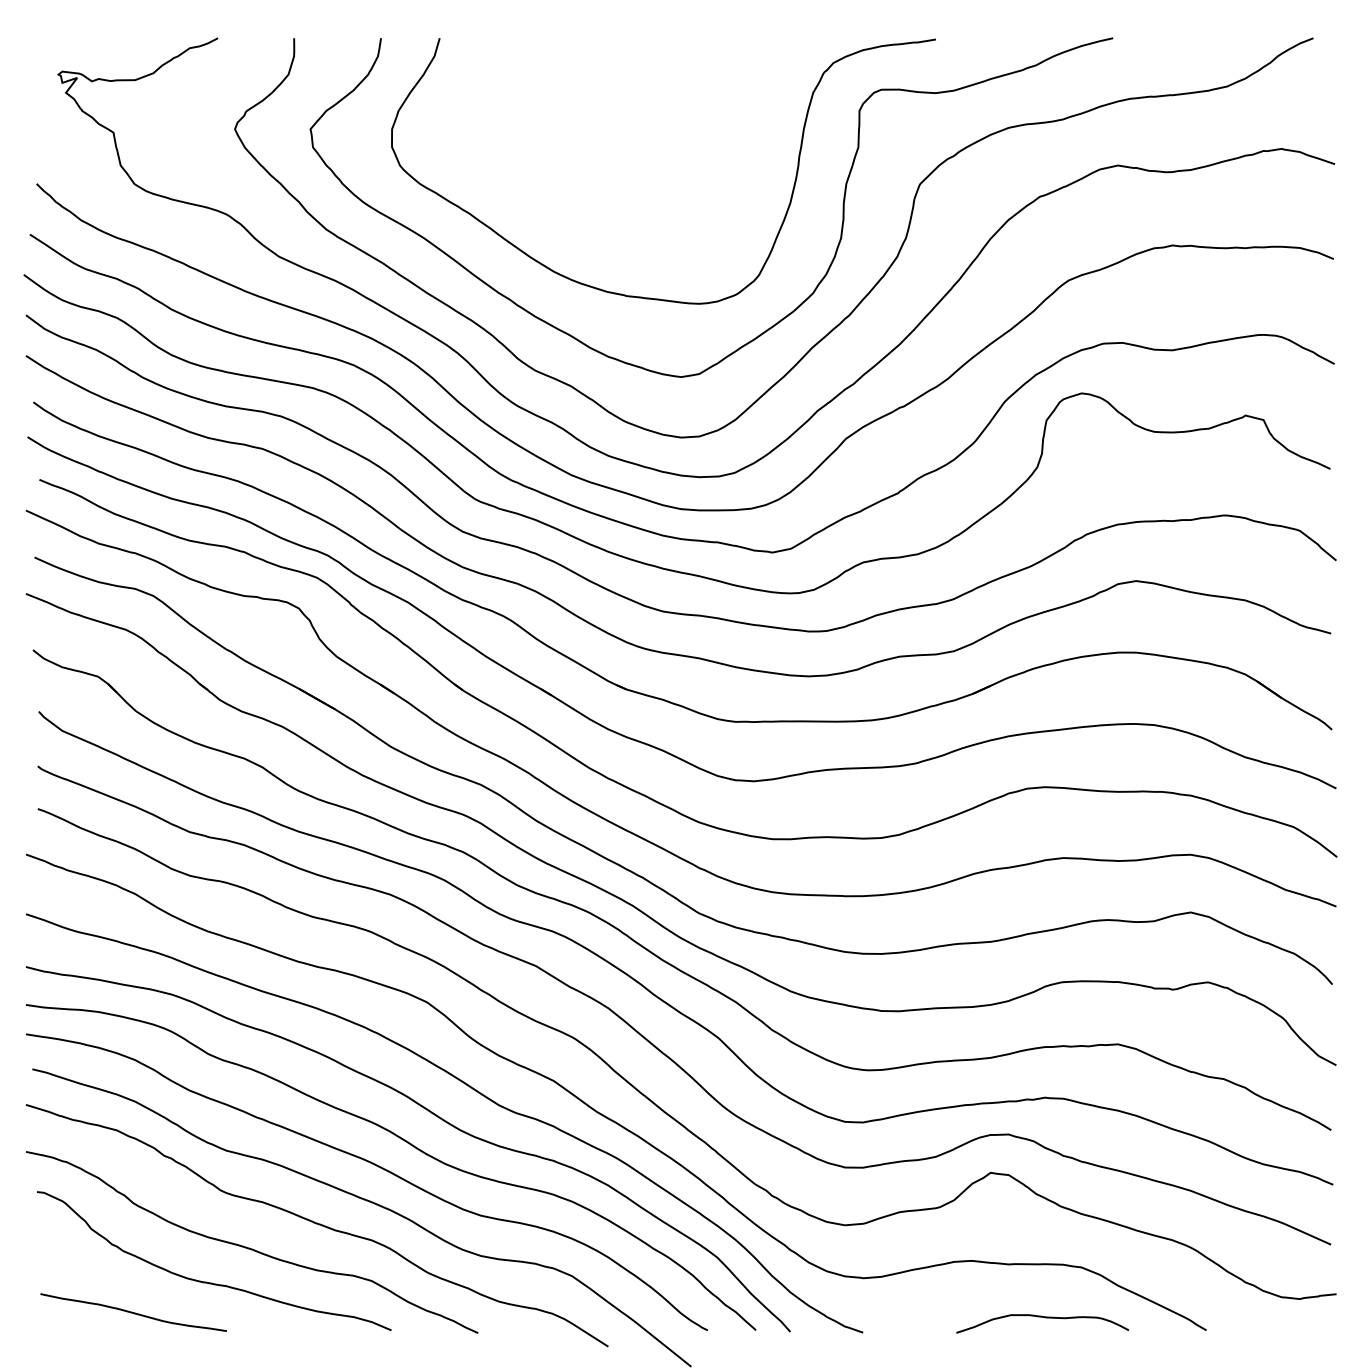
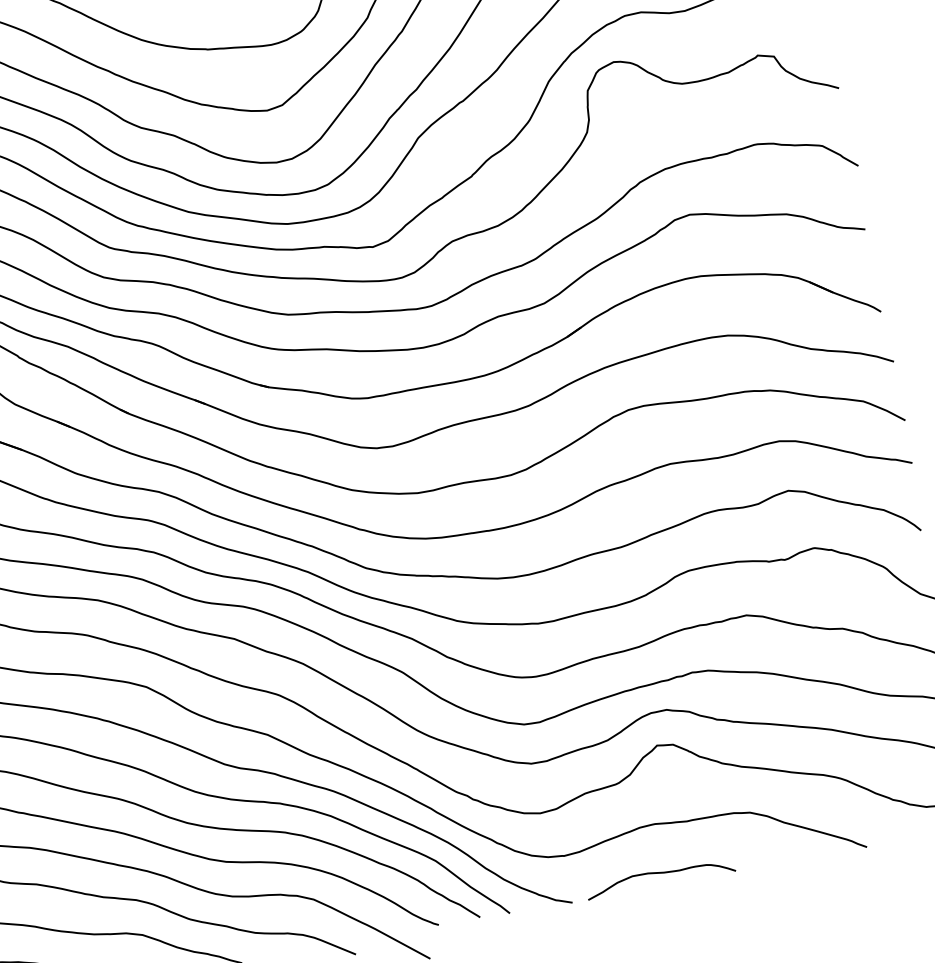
curve: (1045, 1318) -> (662, 873), moved

